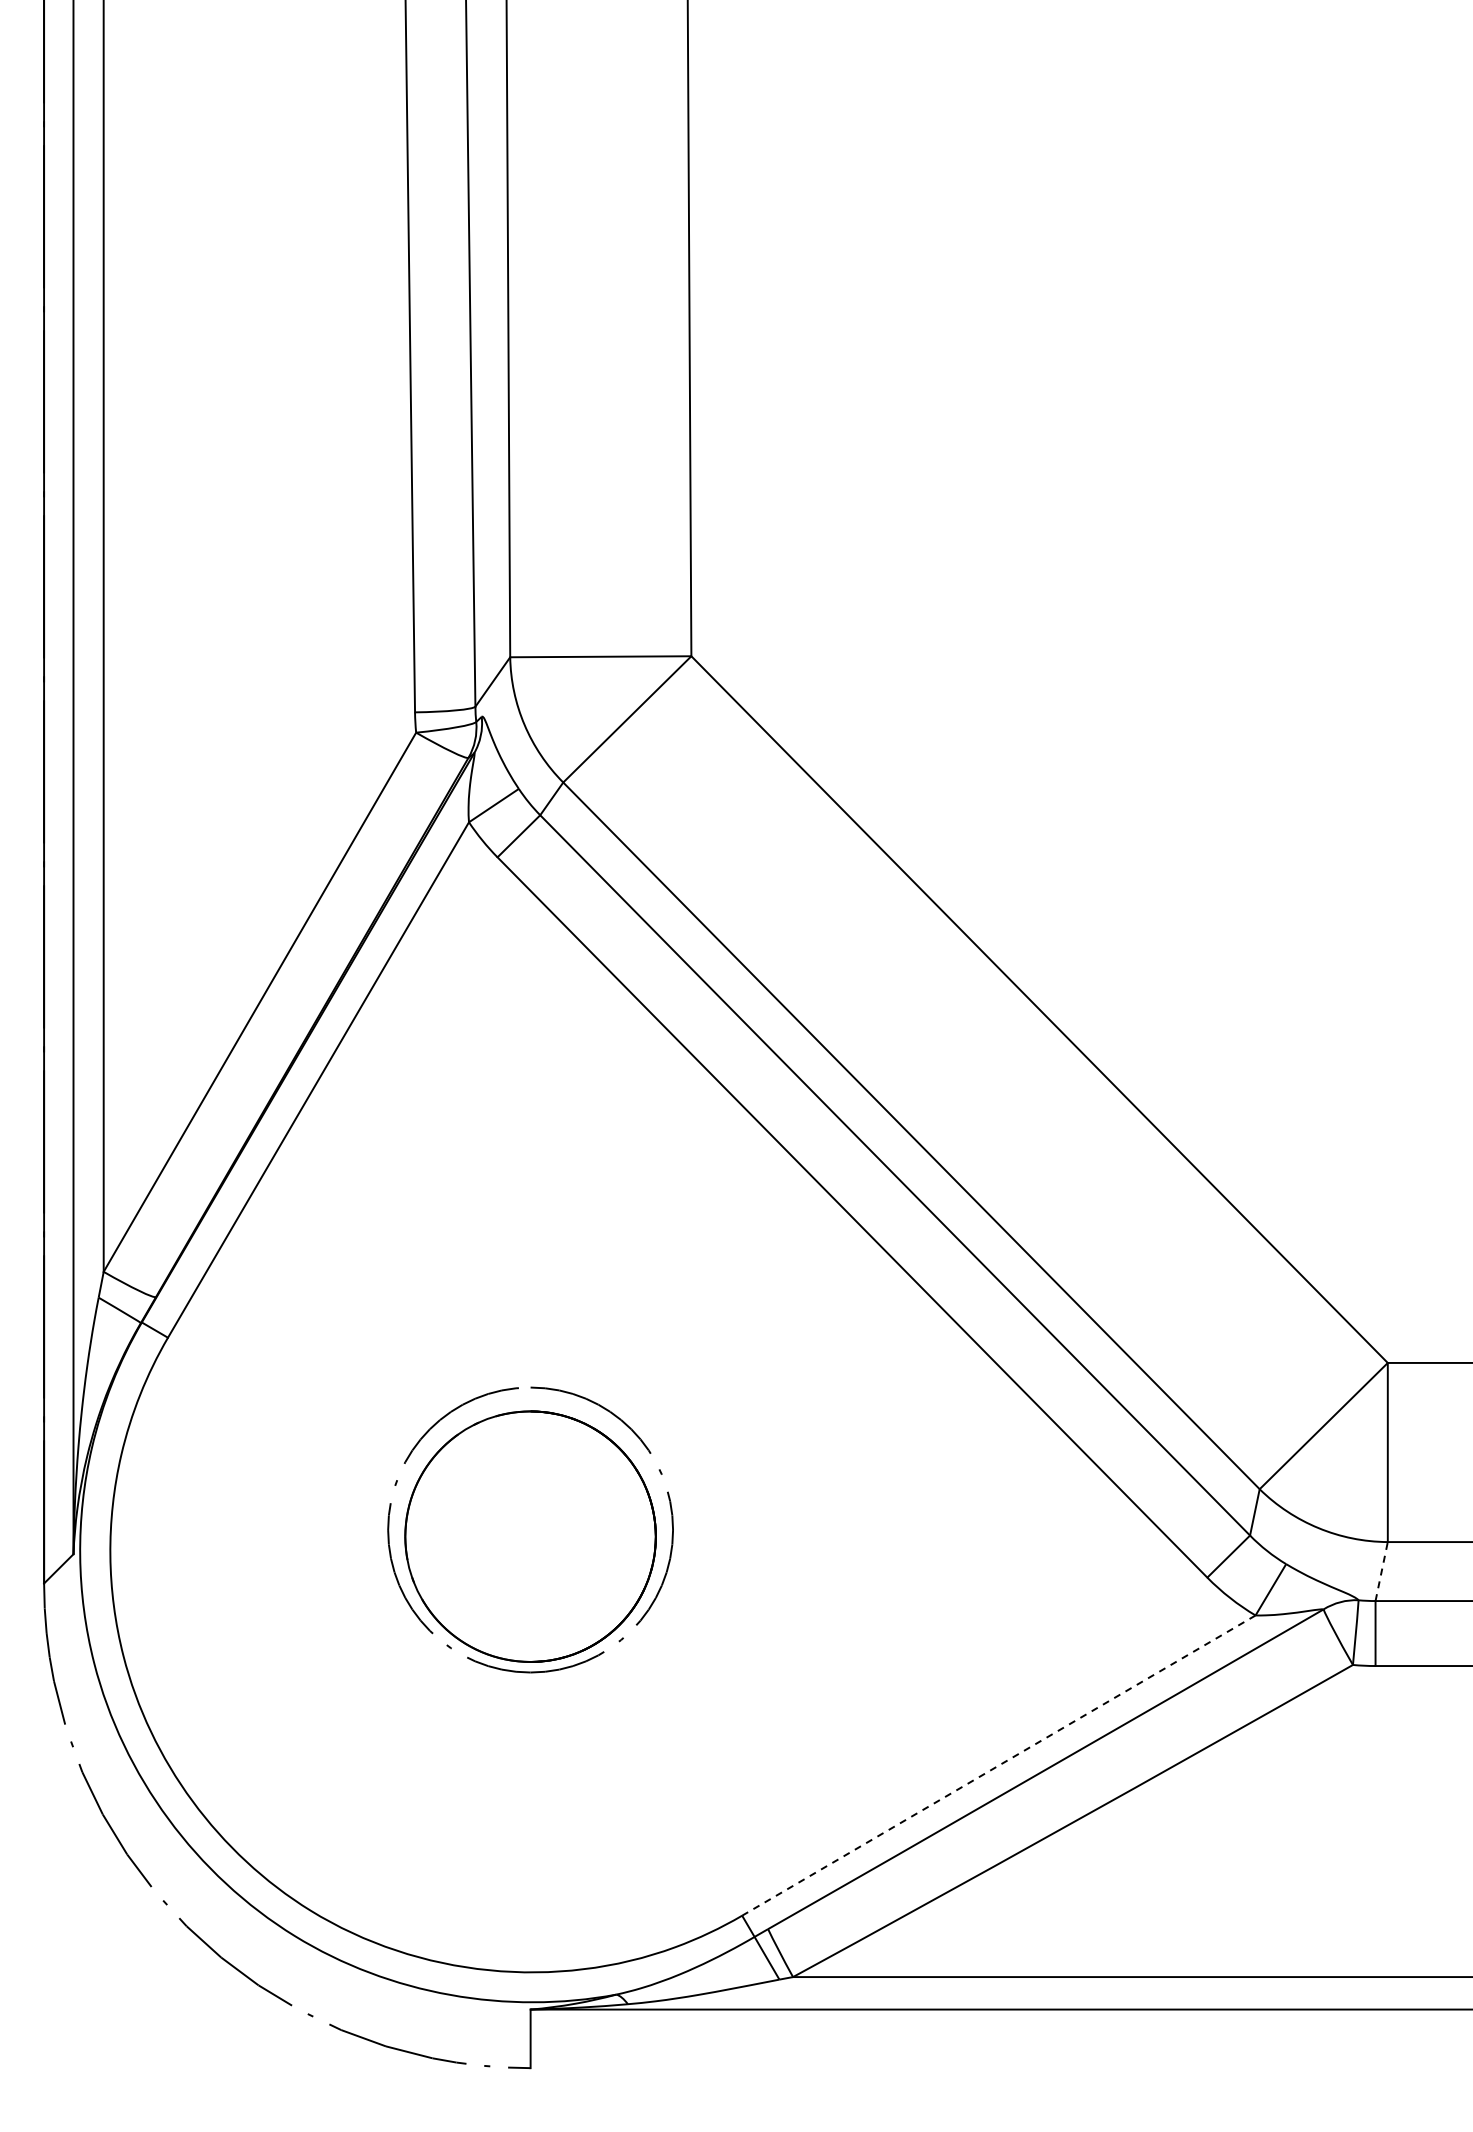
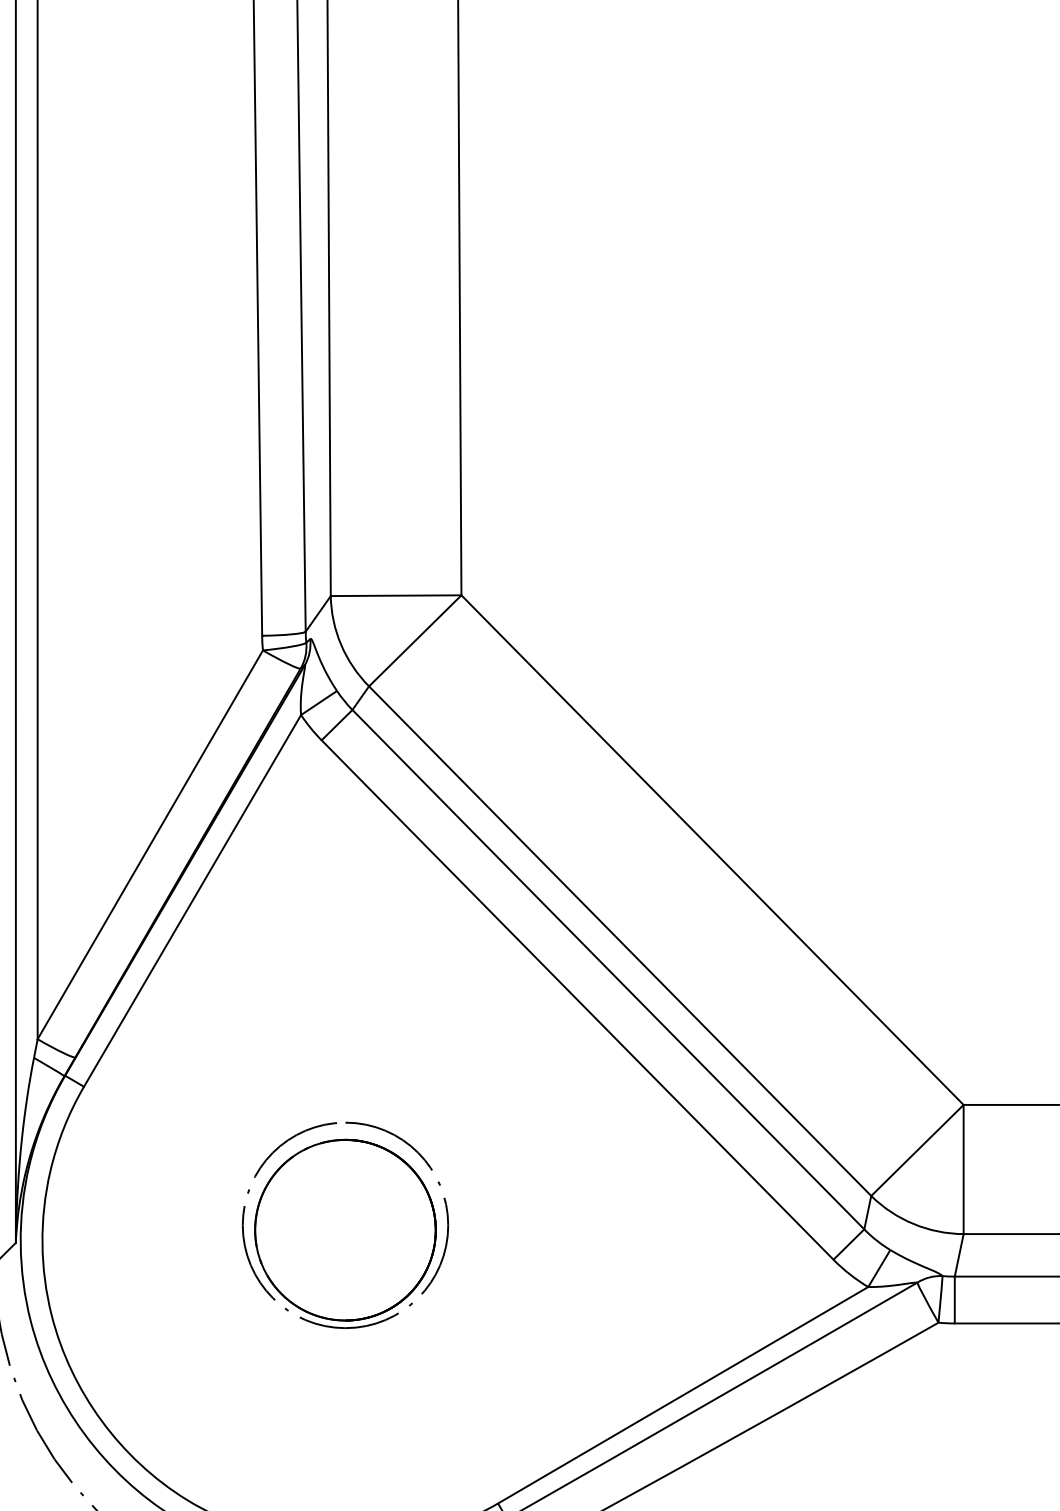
line: (1381, 1571) -> (959, 1255), dashed -> solid
line: (998, 1765) -> (682, 1395), dashed -> solid

